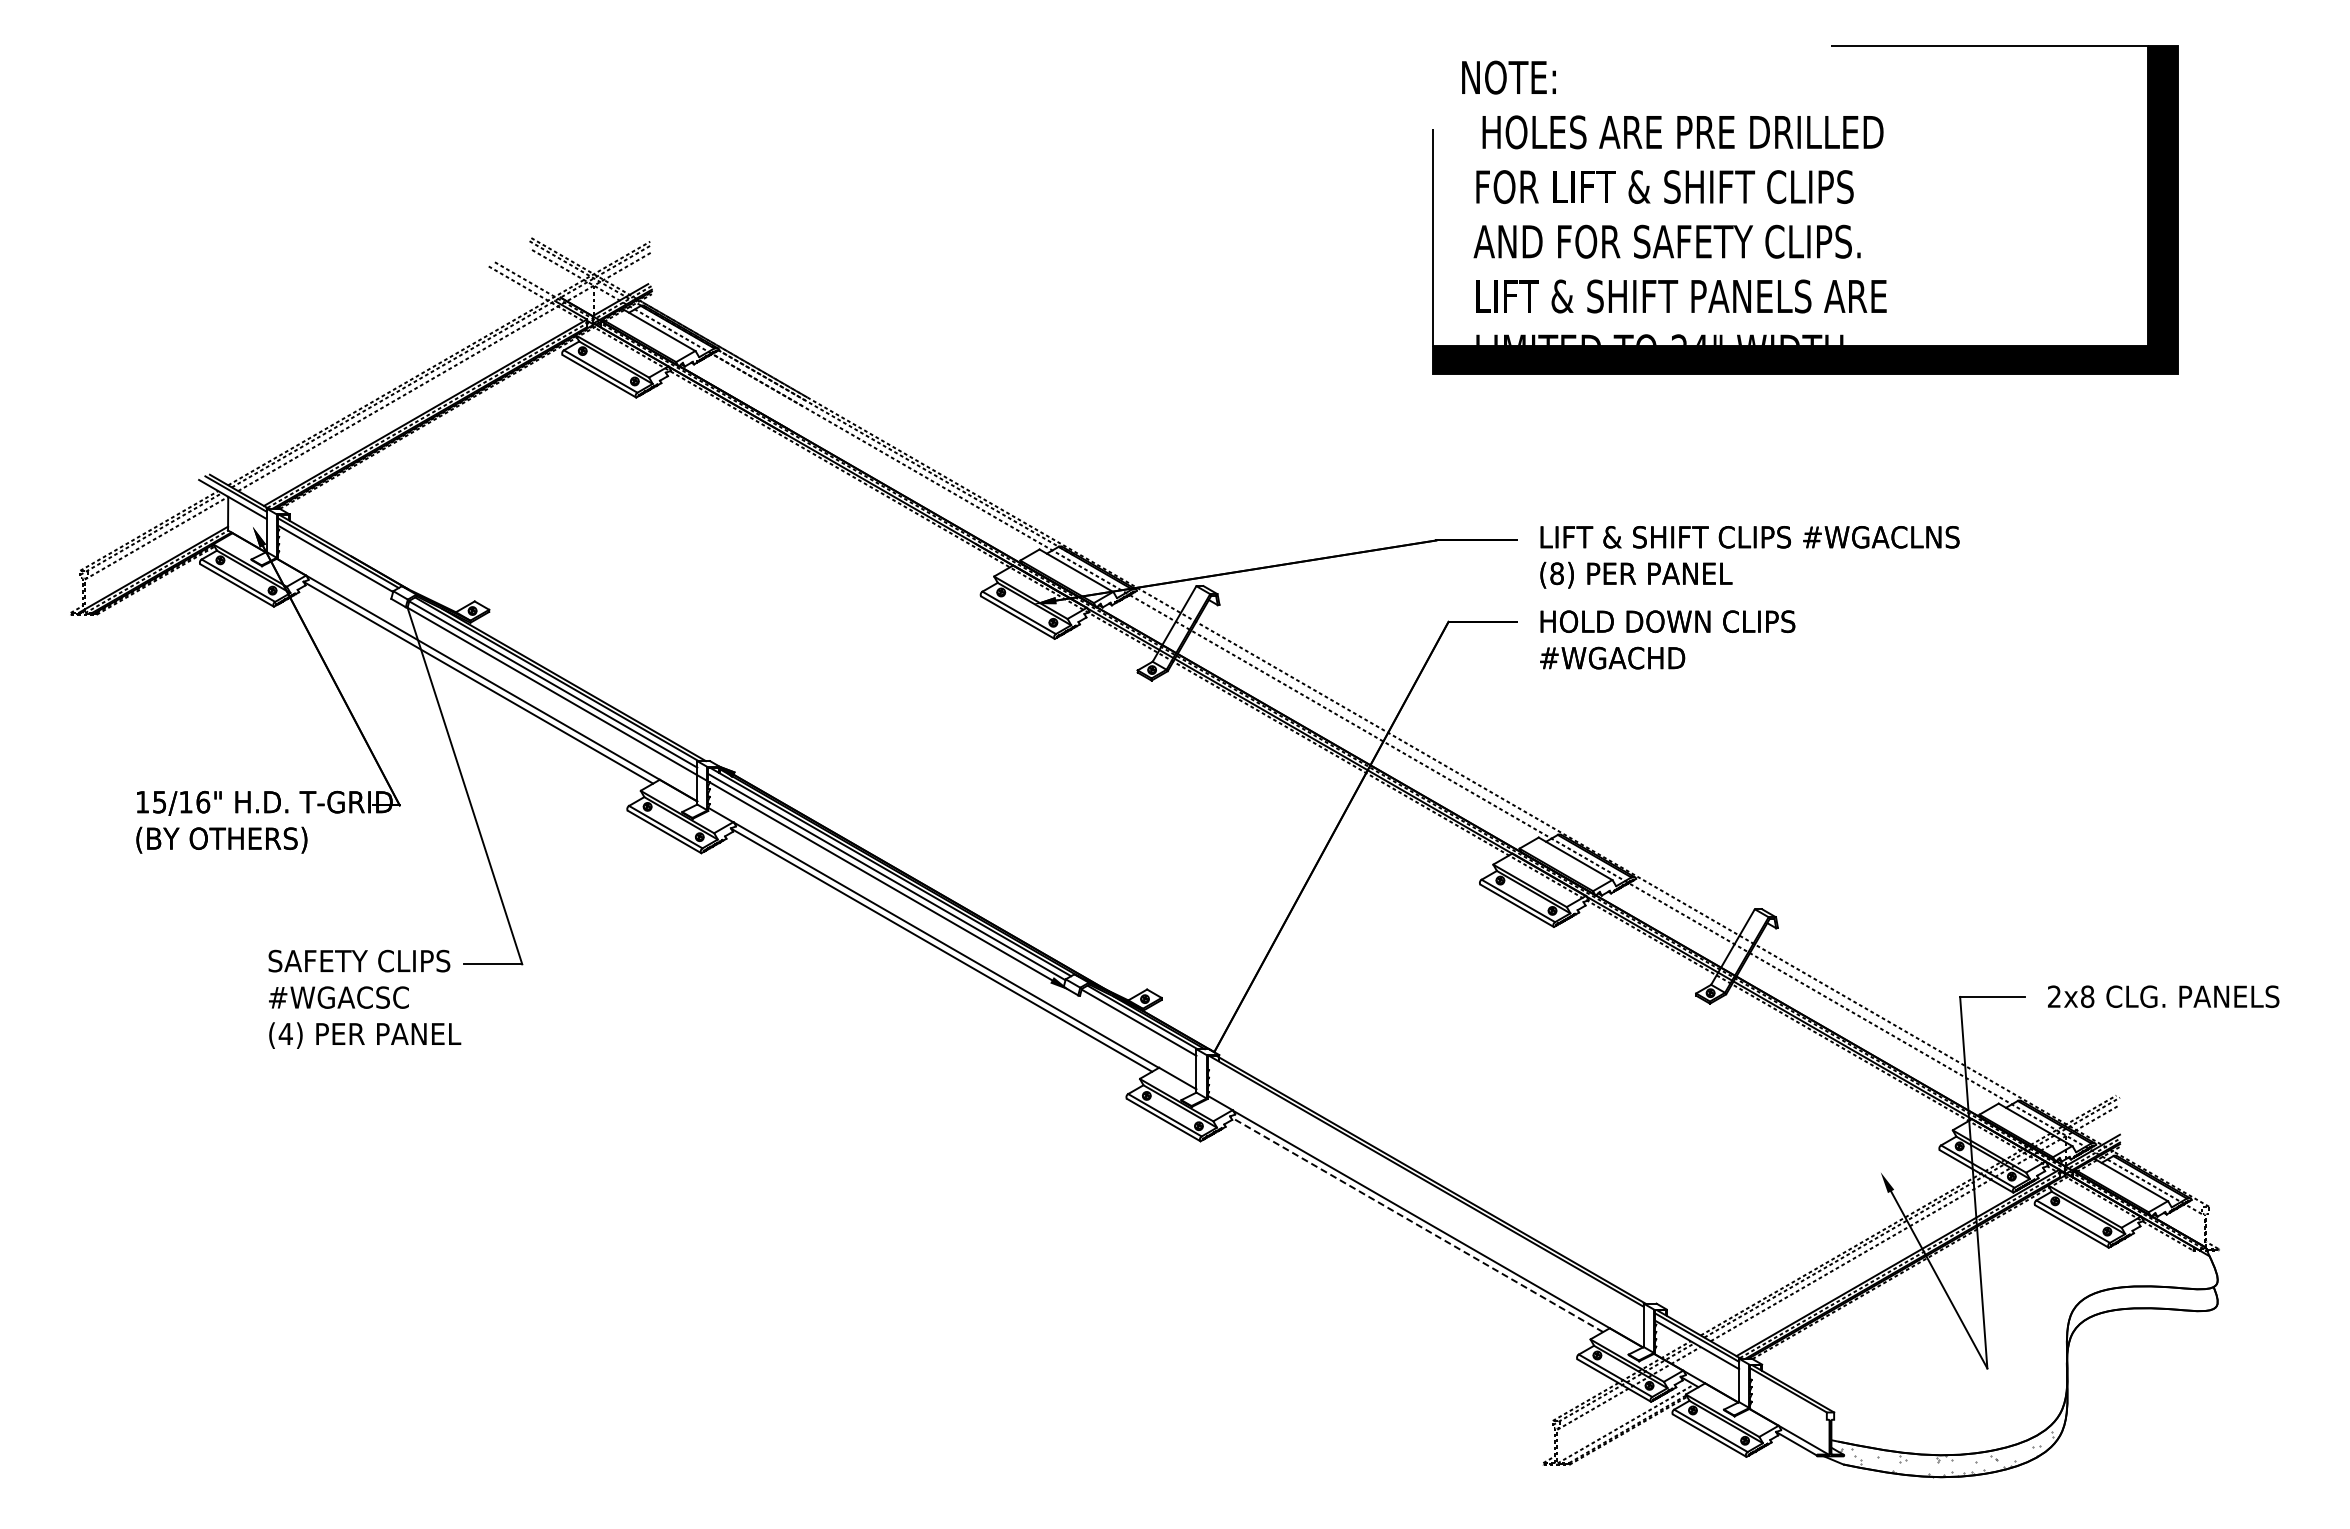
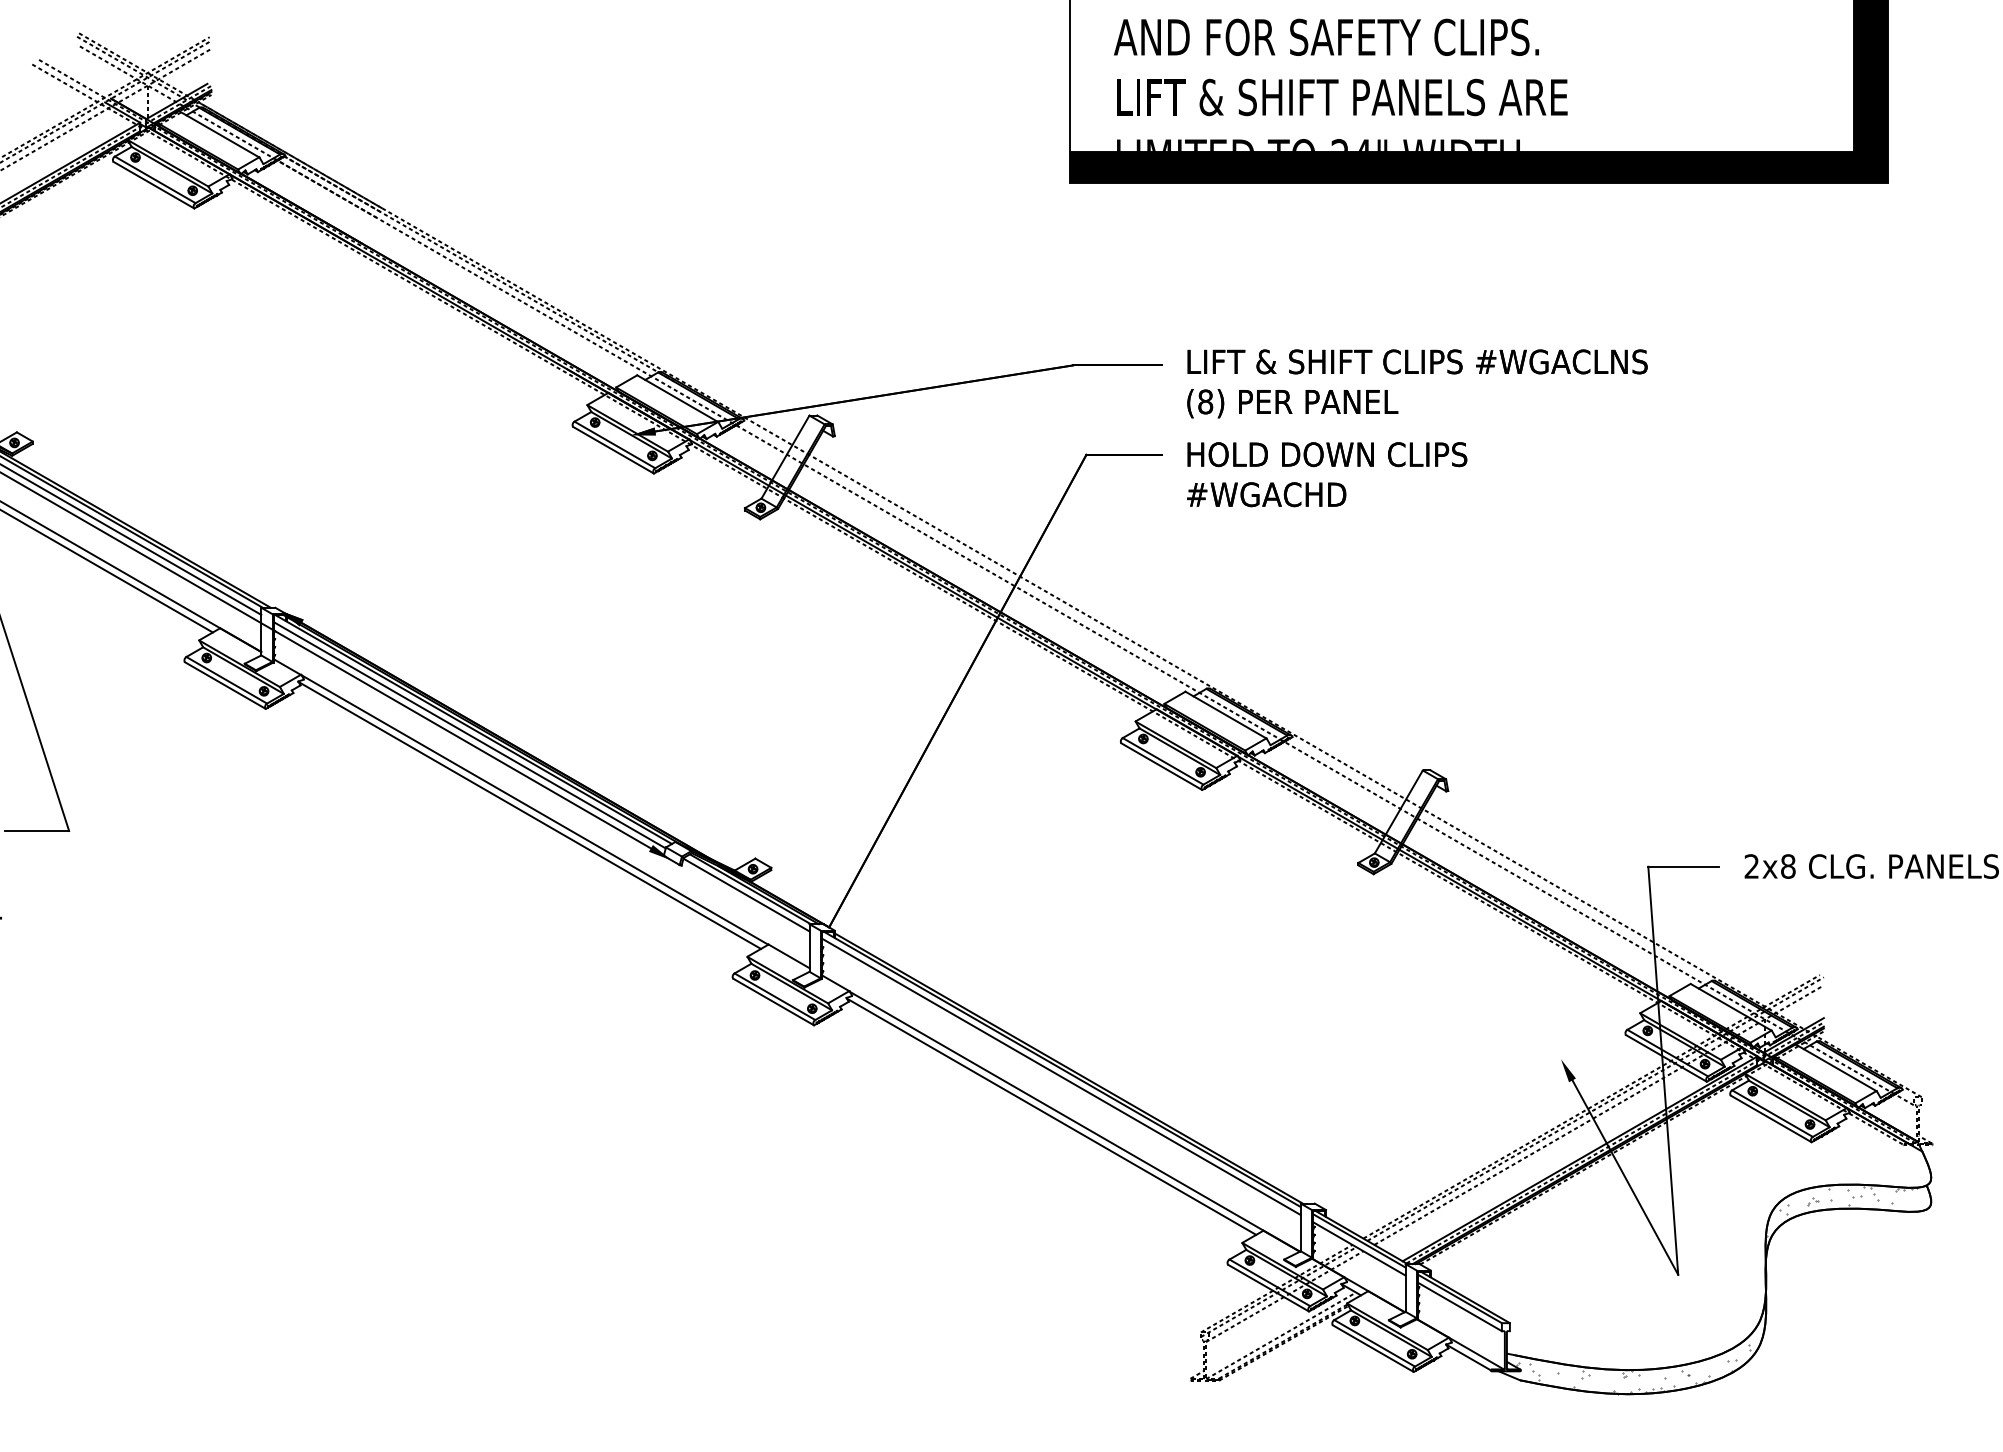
line: (1425, 1188) -> (1061, 1077), added
line: (1416, 1224) -> (1051, 1116), dashed -> solid
hatch: (2140, 1310) -> (1846, 1211), added
line: (1788, 1397) -> (1459, 1306), added

